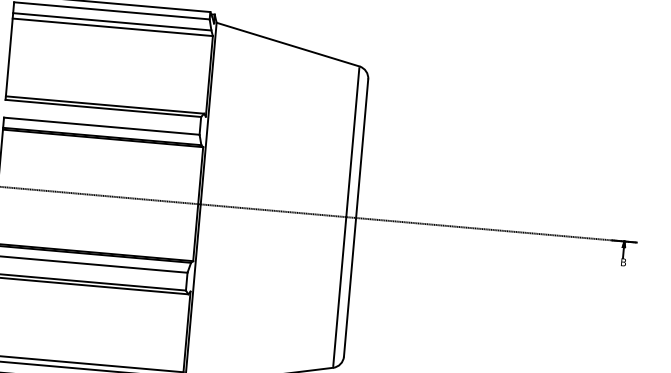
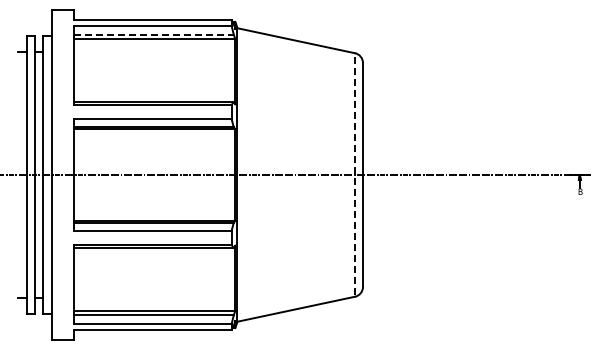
line: (113, 21) -> (154, 34), solid -> dashed
line: (346, 216) -> (355, 174), solid -> dashed

